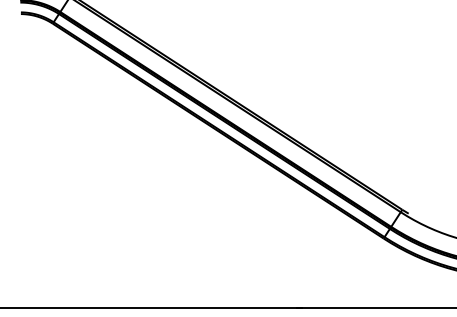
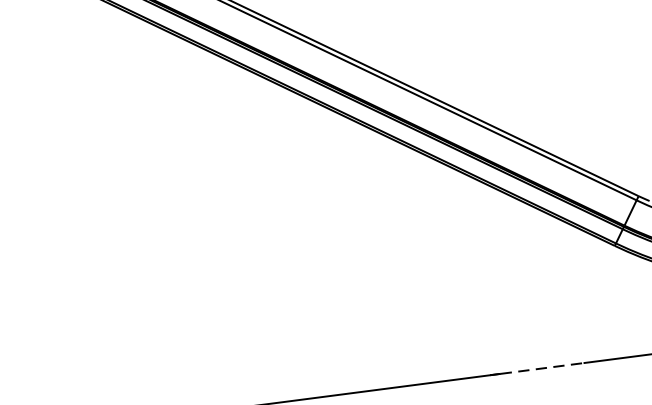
line: (329, 308) -> (542, 368), solid -> dashed

